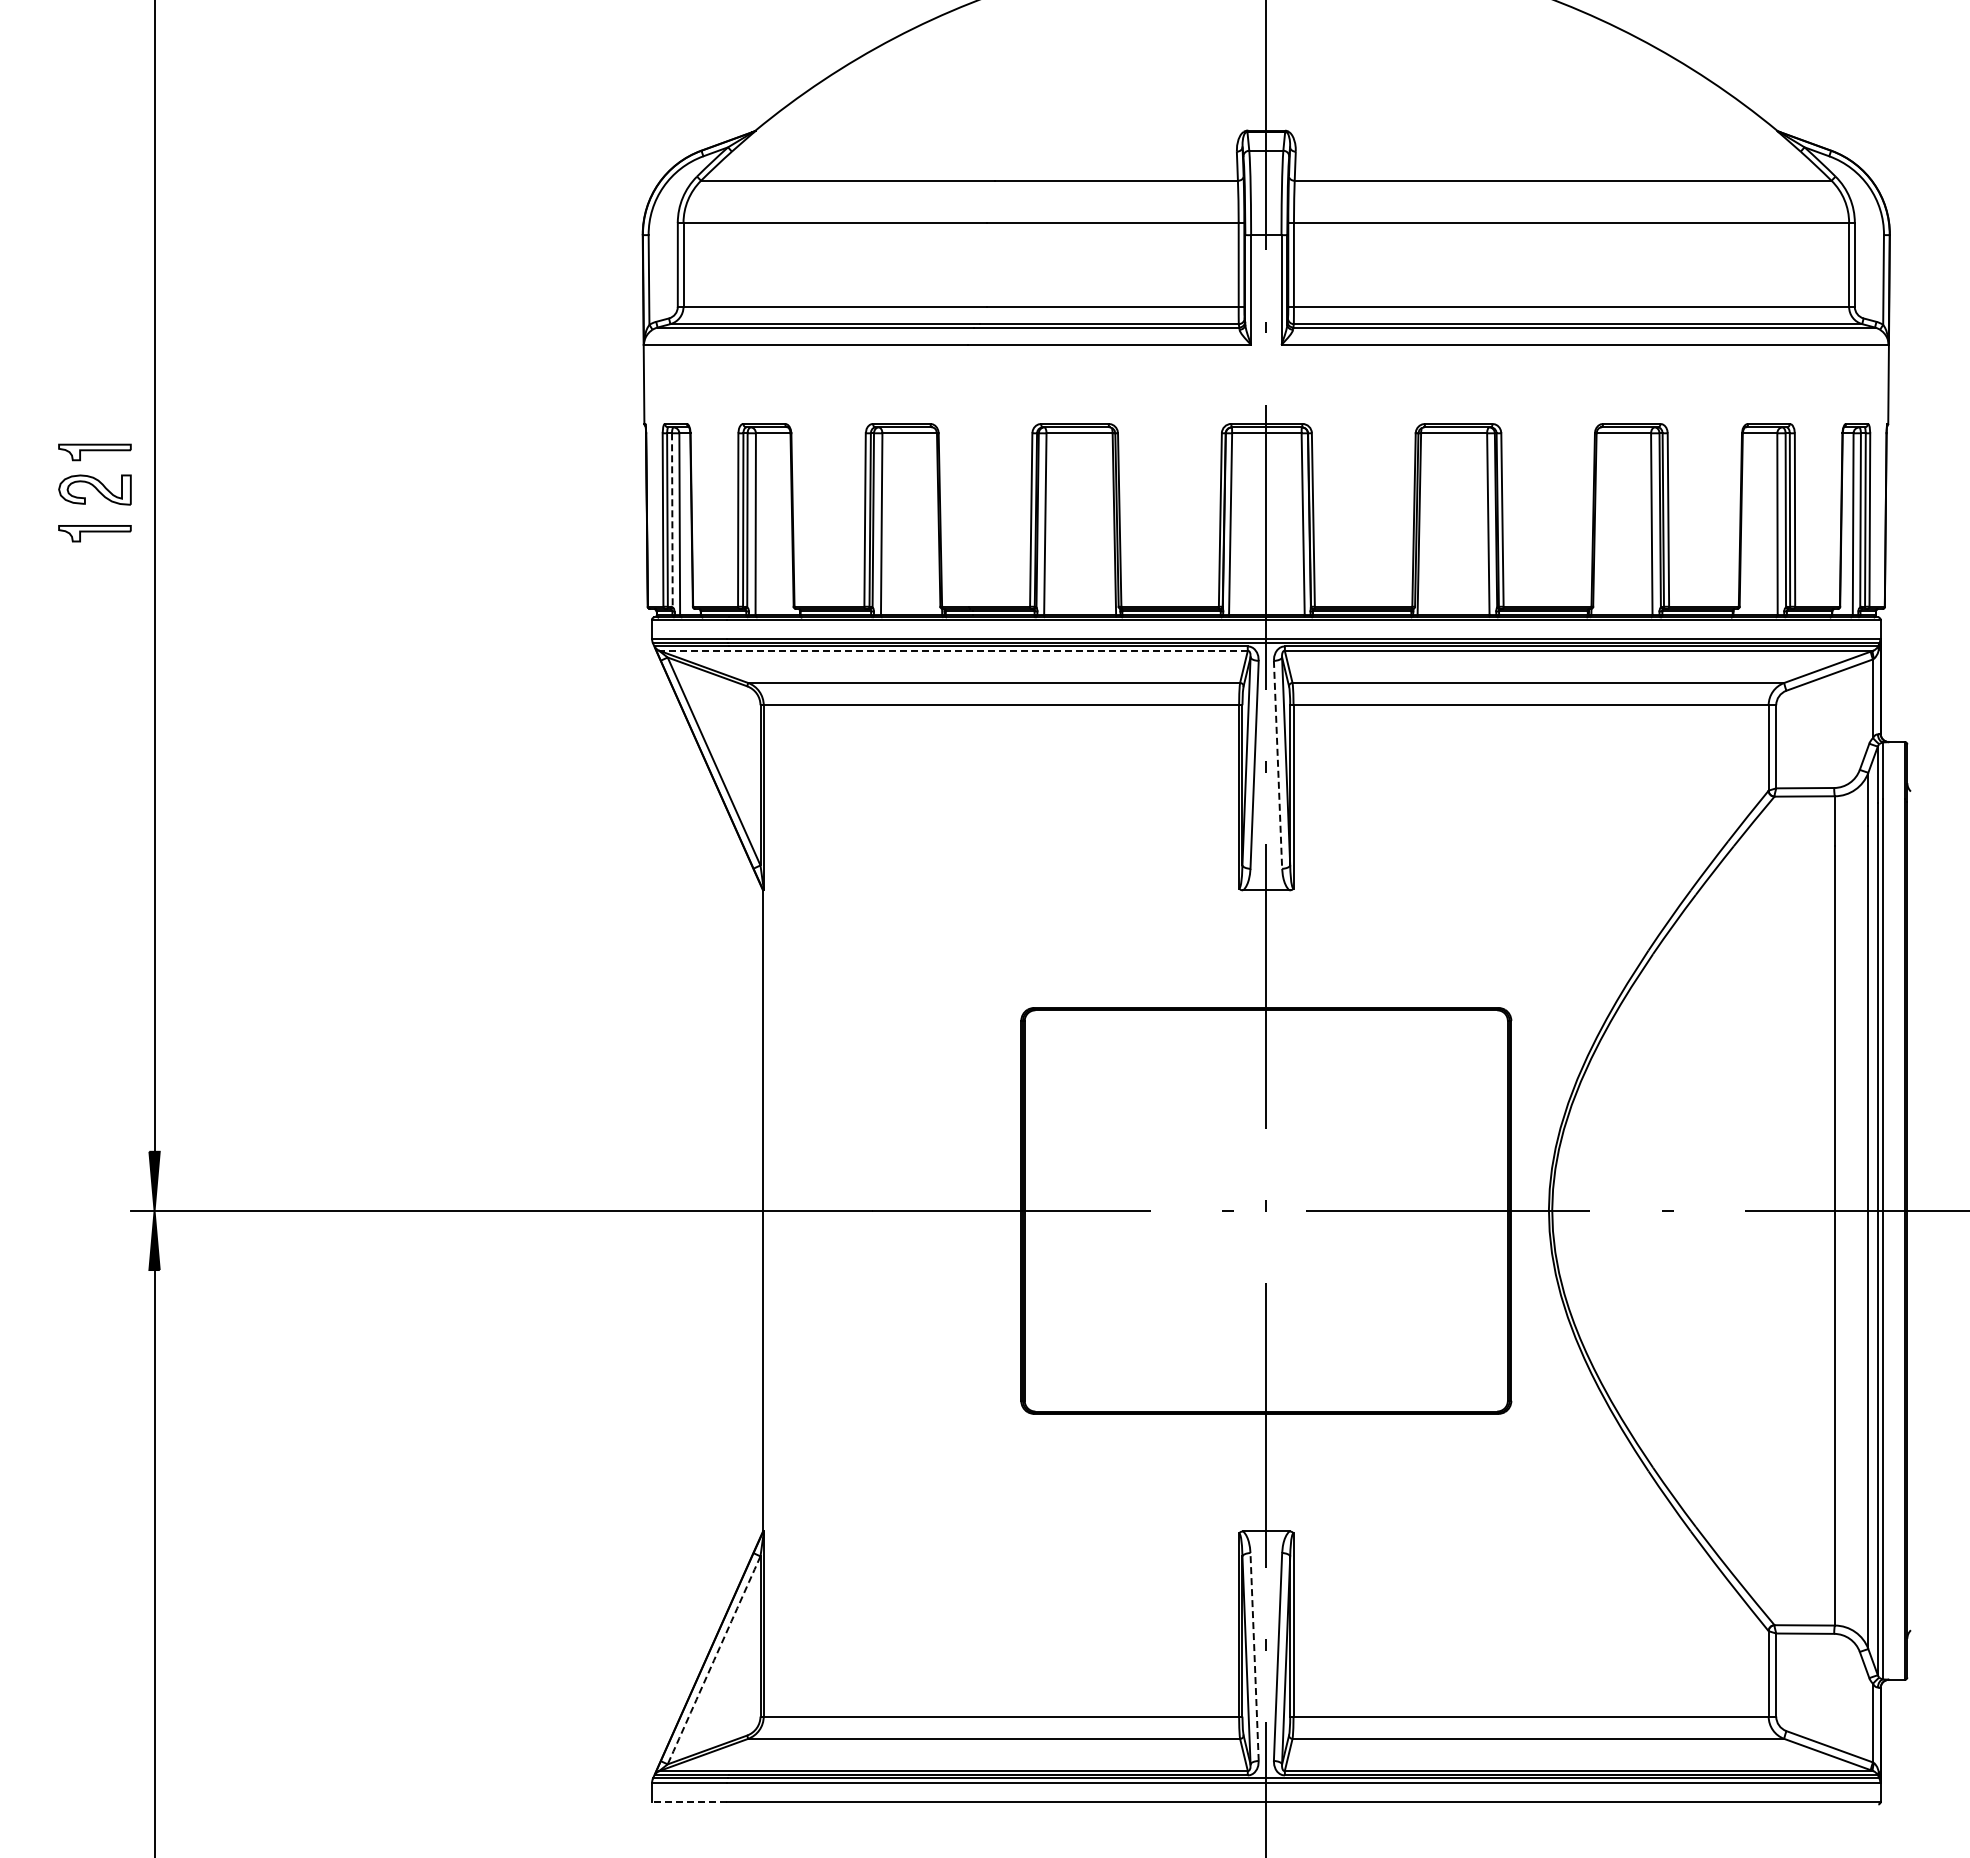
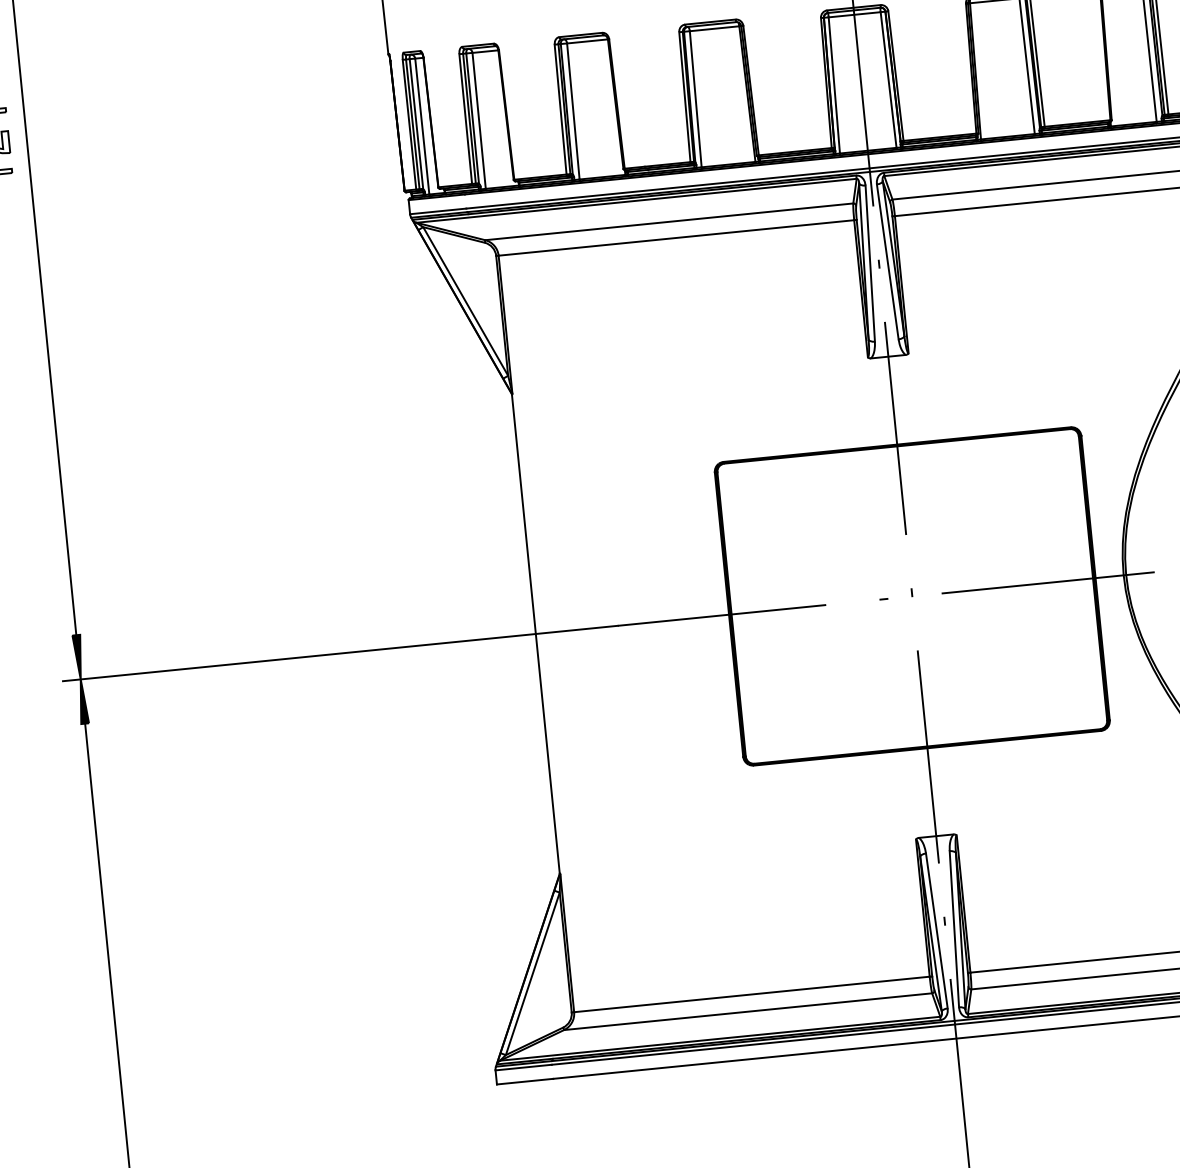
line: (672, 520) -> (416, 124), dashed -> solid
line: (953, 650) -> (636, 200), dashed -> solid
line: (1278, 765) -> (888, 262), dashed -> solid
line: (1254, 1656) -> (936, 930), dashed -> solid
arc: (714, 1660) -> (533, 973), dashed -> solid
line: (689, 1802) -> (525, 1081), dashed -> solid

